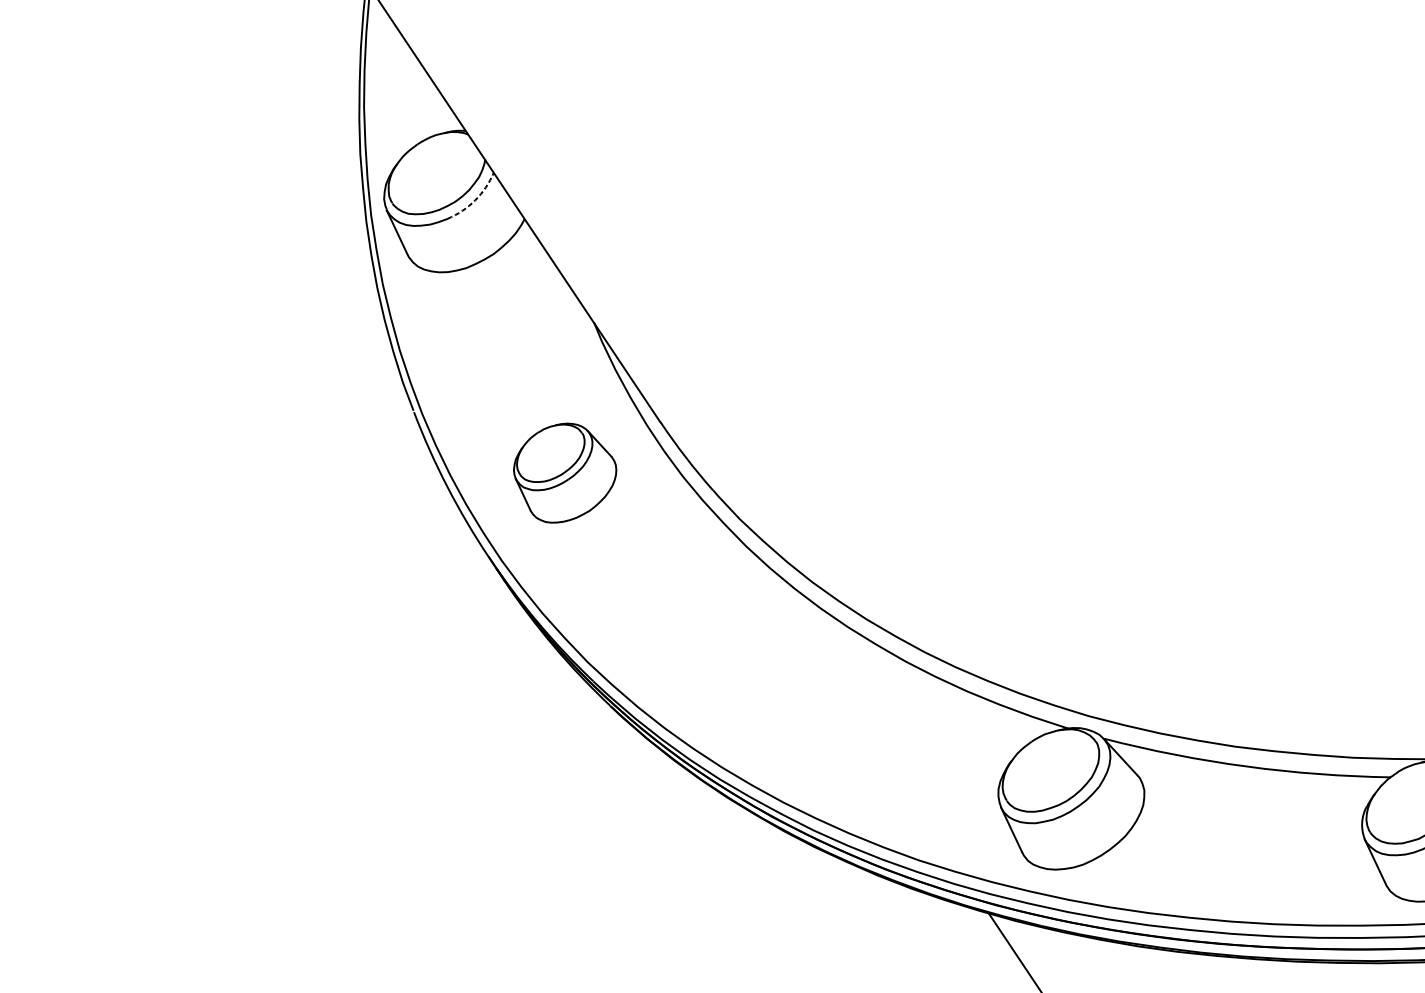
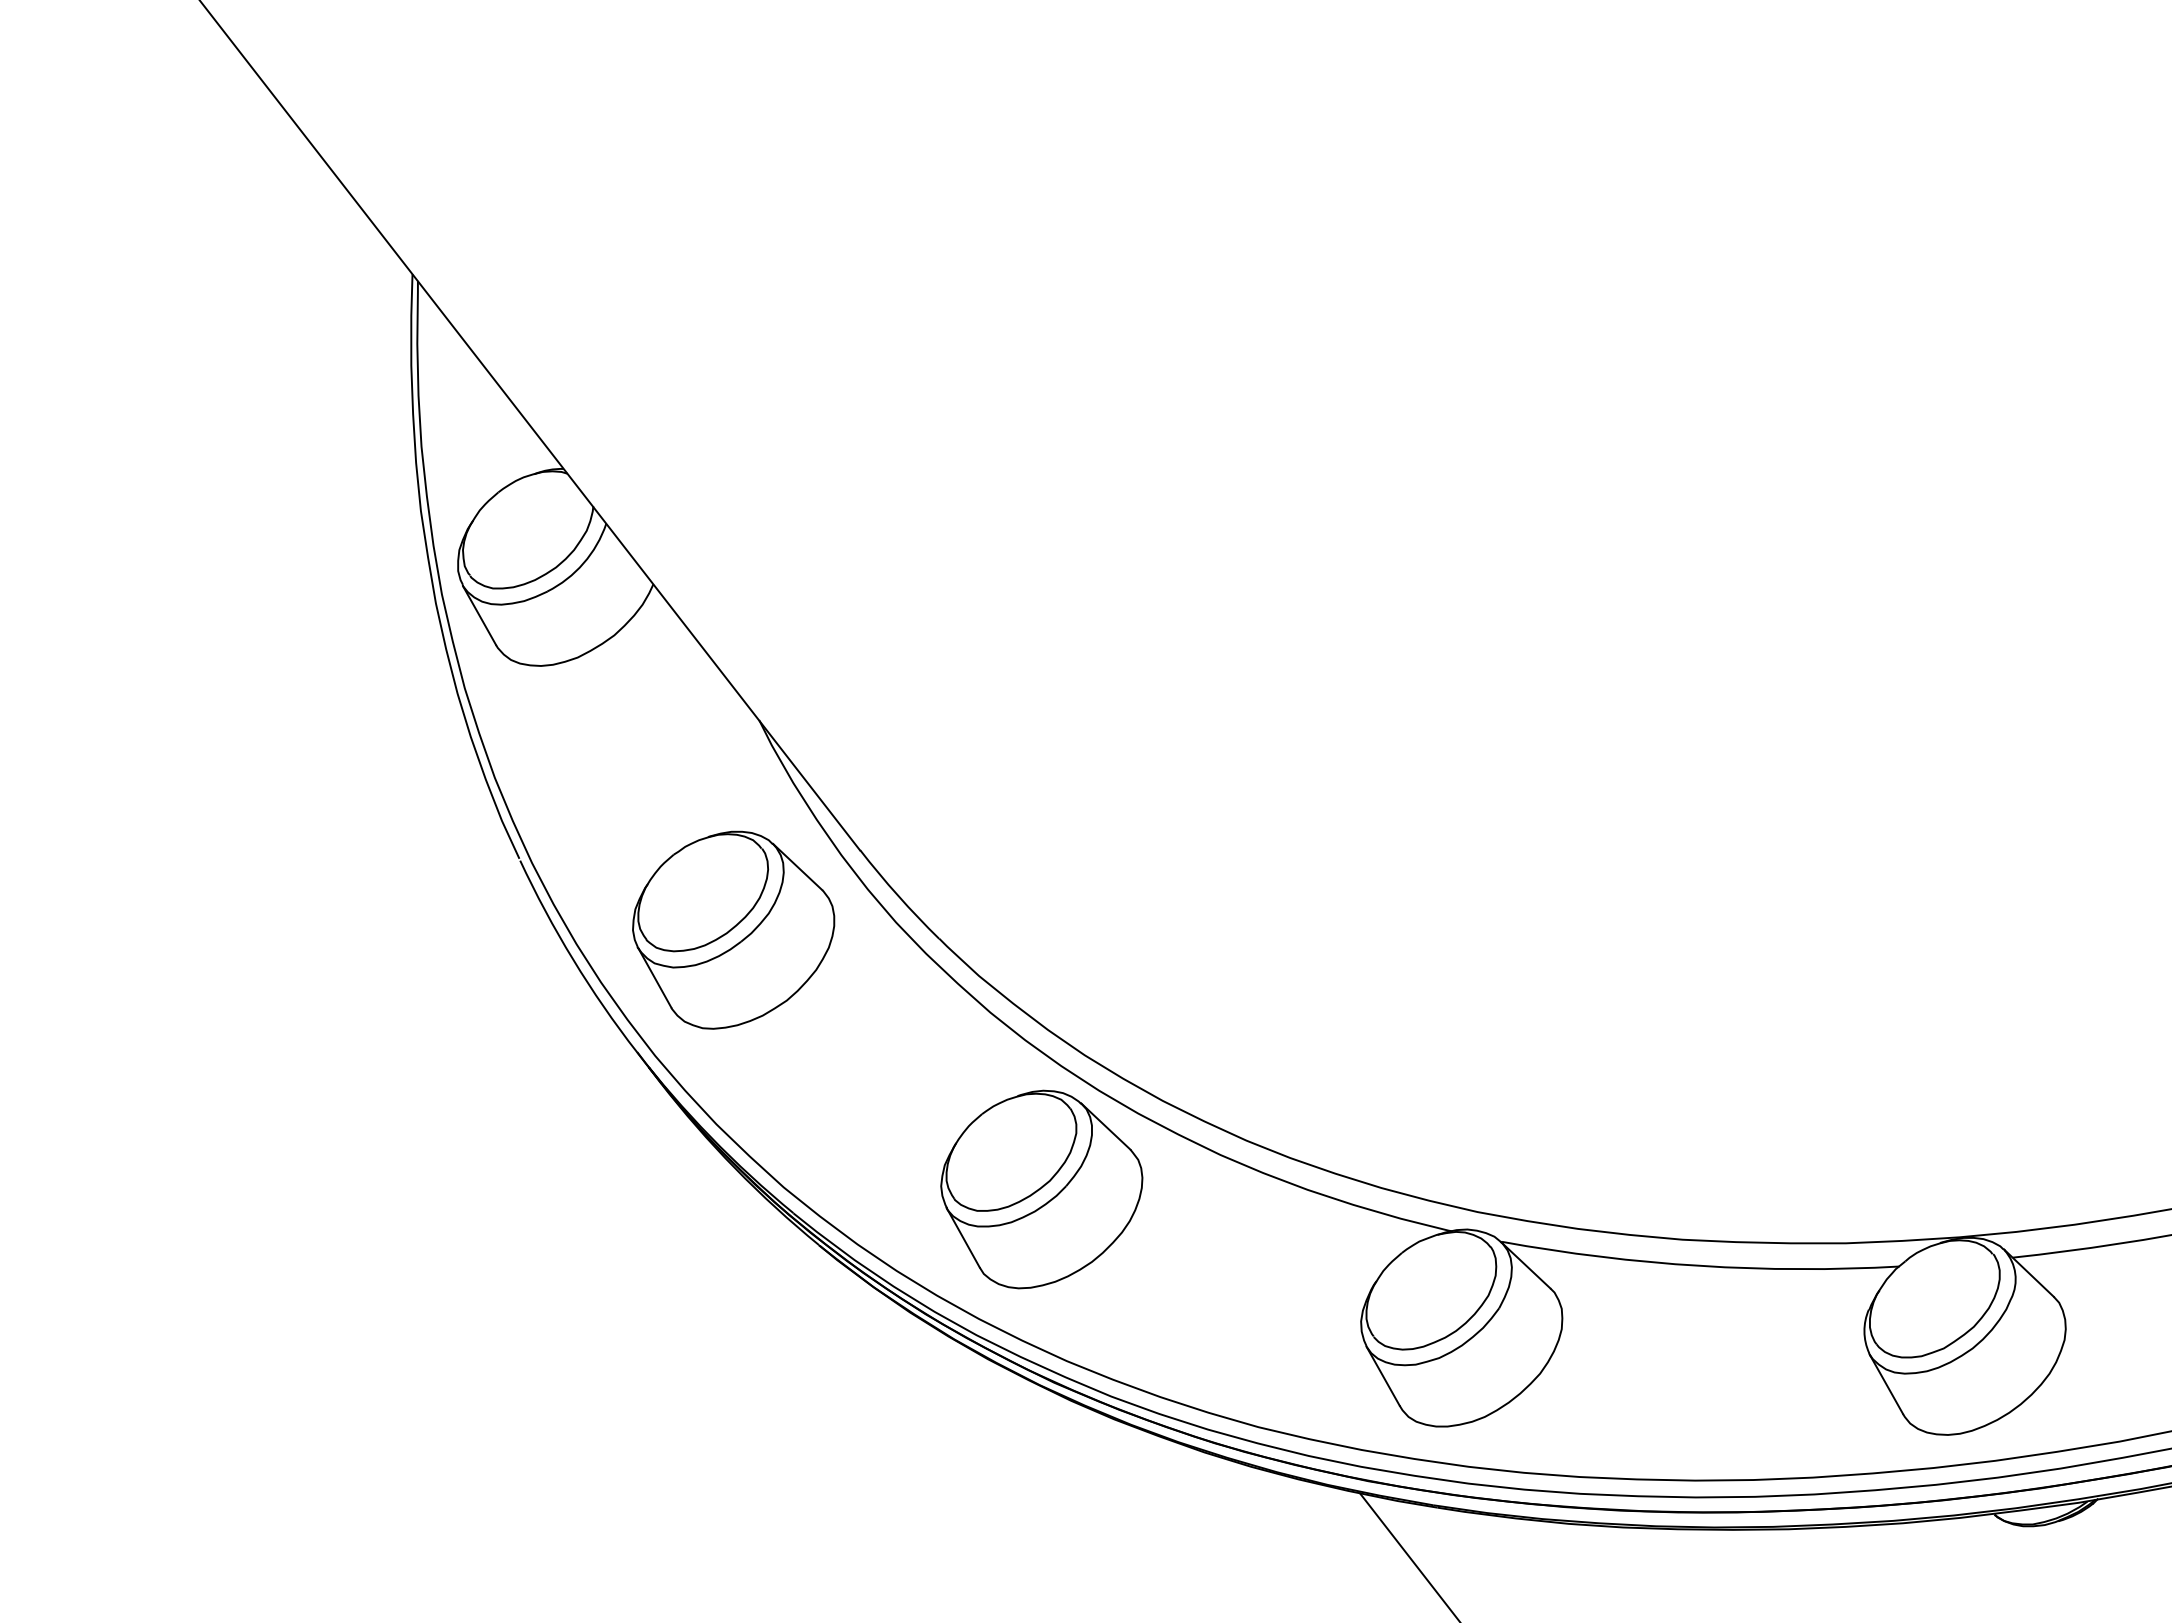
arc: (475, 200) -> (583, 563), dashed -> solid
part: (564, 473) -> (733, 929), size x1.43
part: (774, 677) -> (1041, 1189), added

